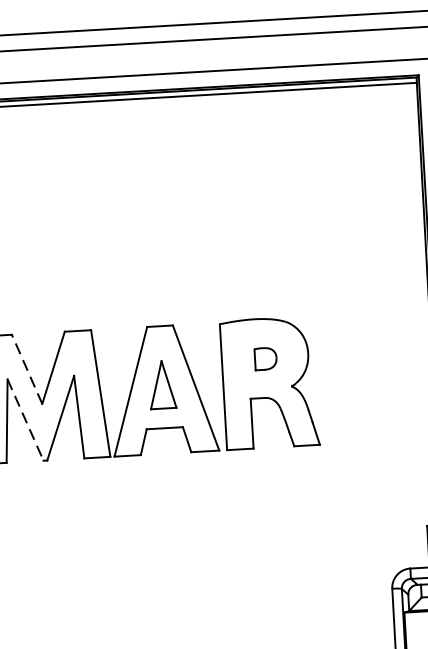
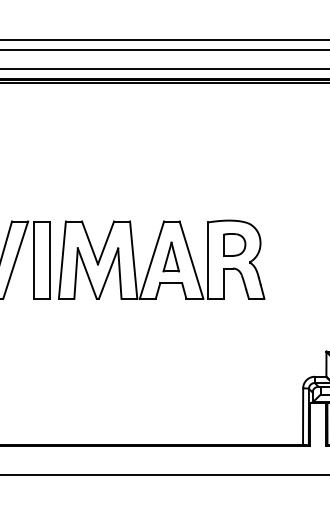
part: (265, 358) -> (234, 244), size x1.67
line: (27, 368) -> (90, 242), dashed -> solid
line: (25, 419) -> (87, 273), dashed -> solid

